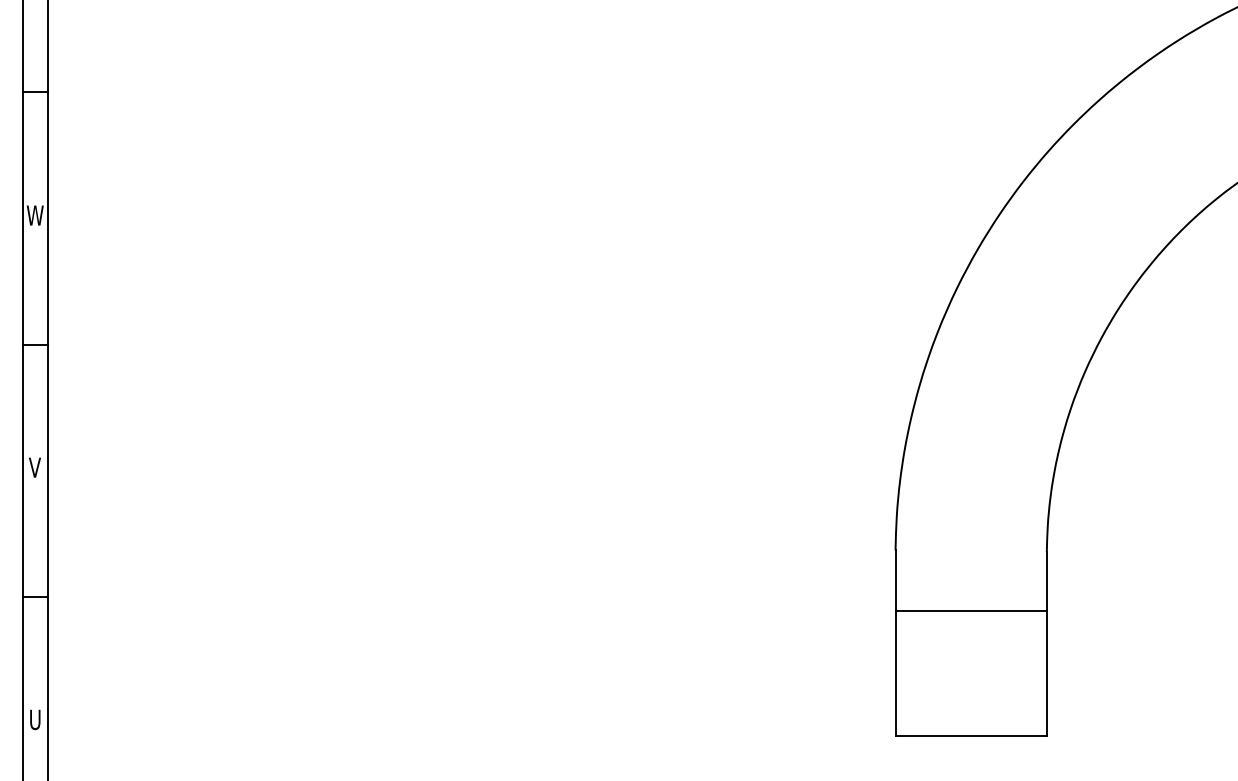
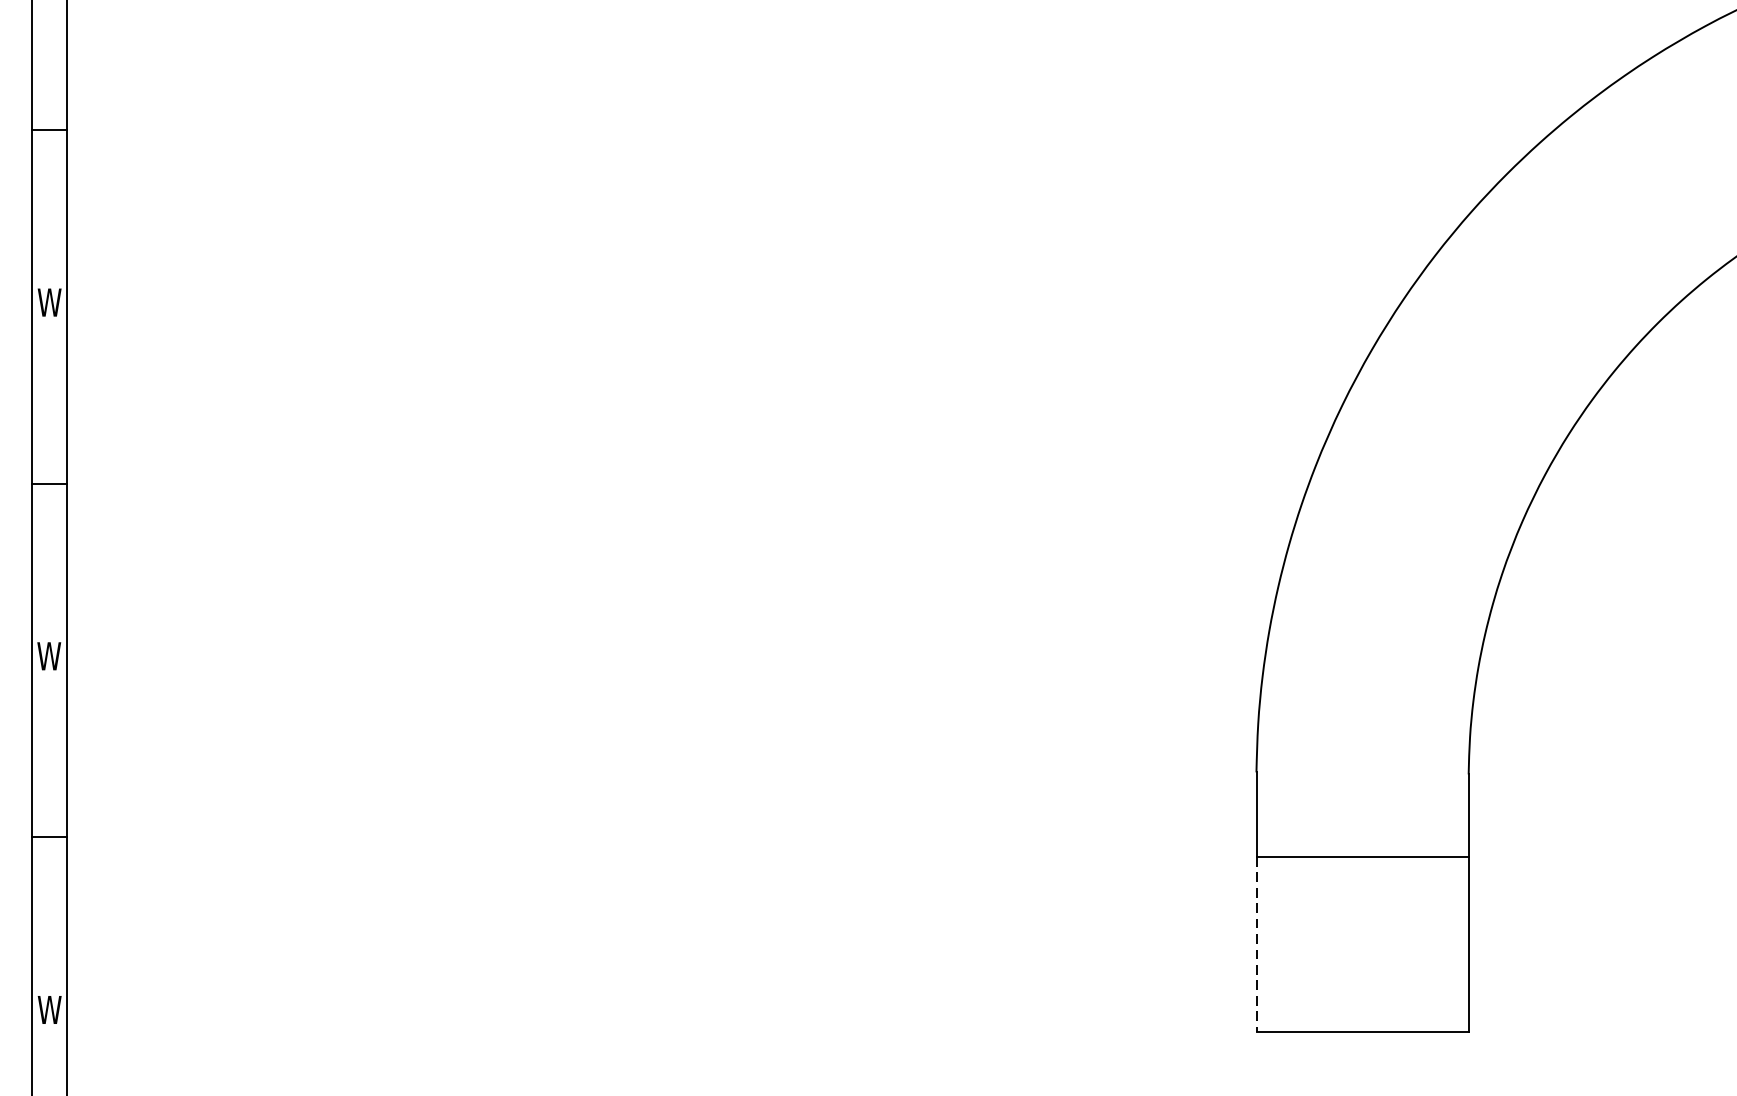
text: (34, 467) -> (48, 656), V -> W
line: (895, 673) -> (1256, 944), solid -> dashed
text: (35, 719) -> (49, 1009), U -> W

